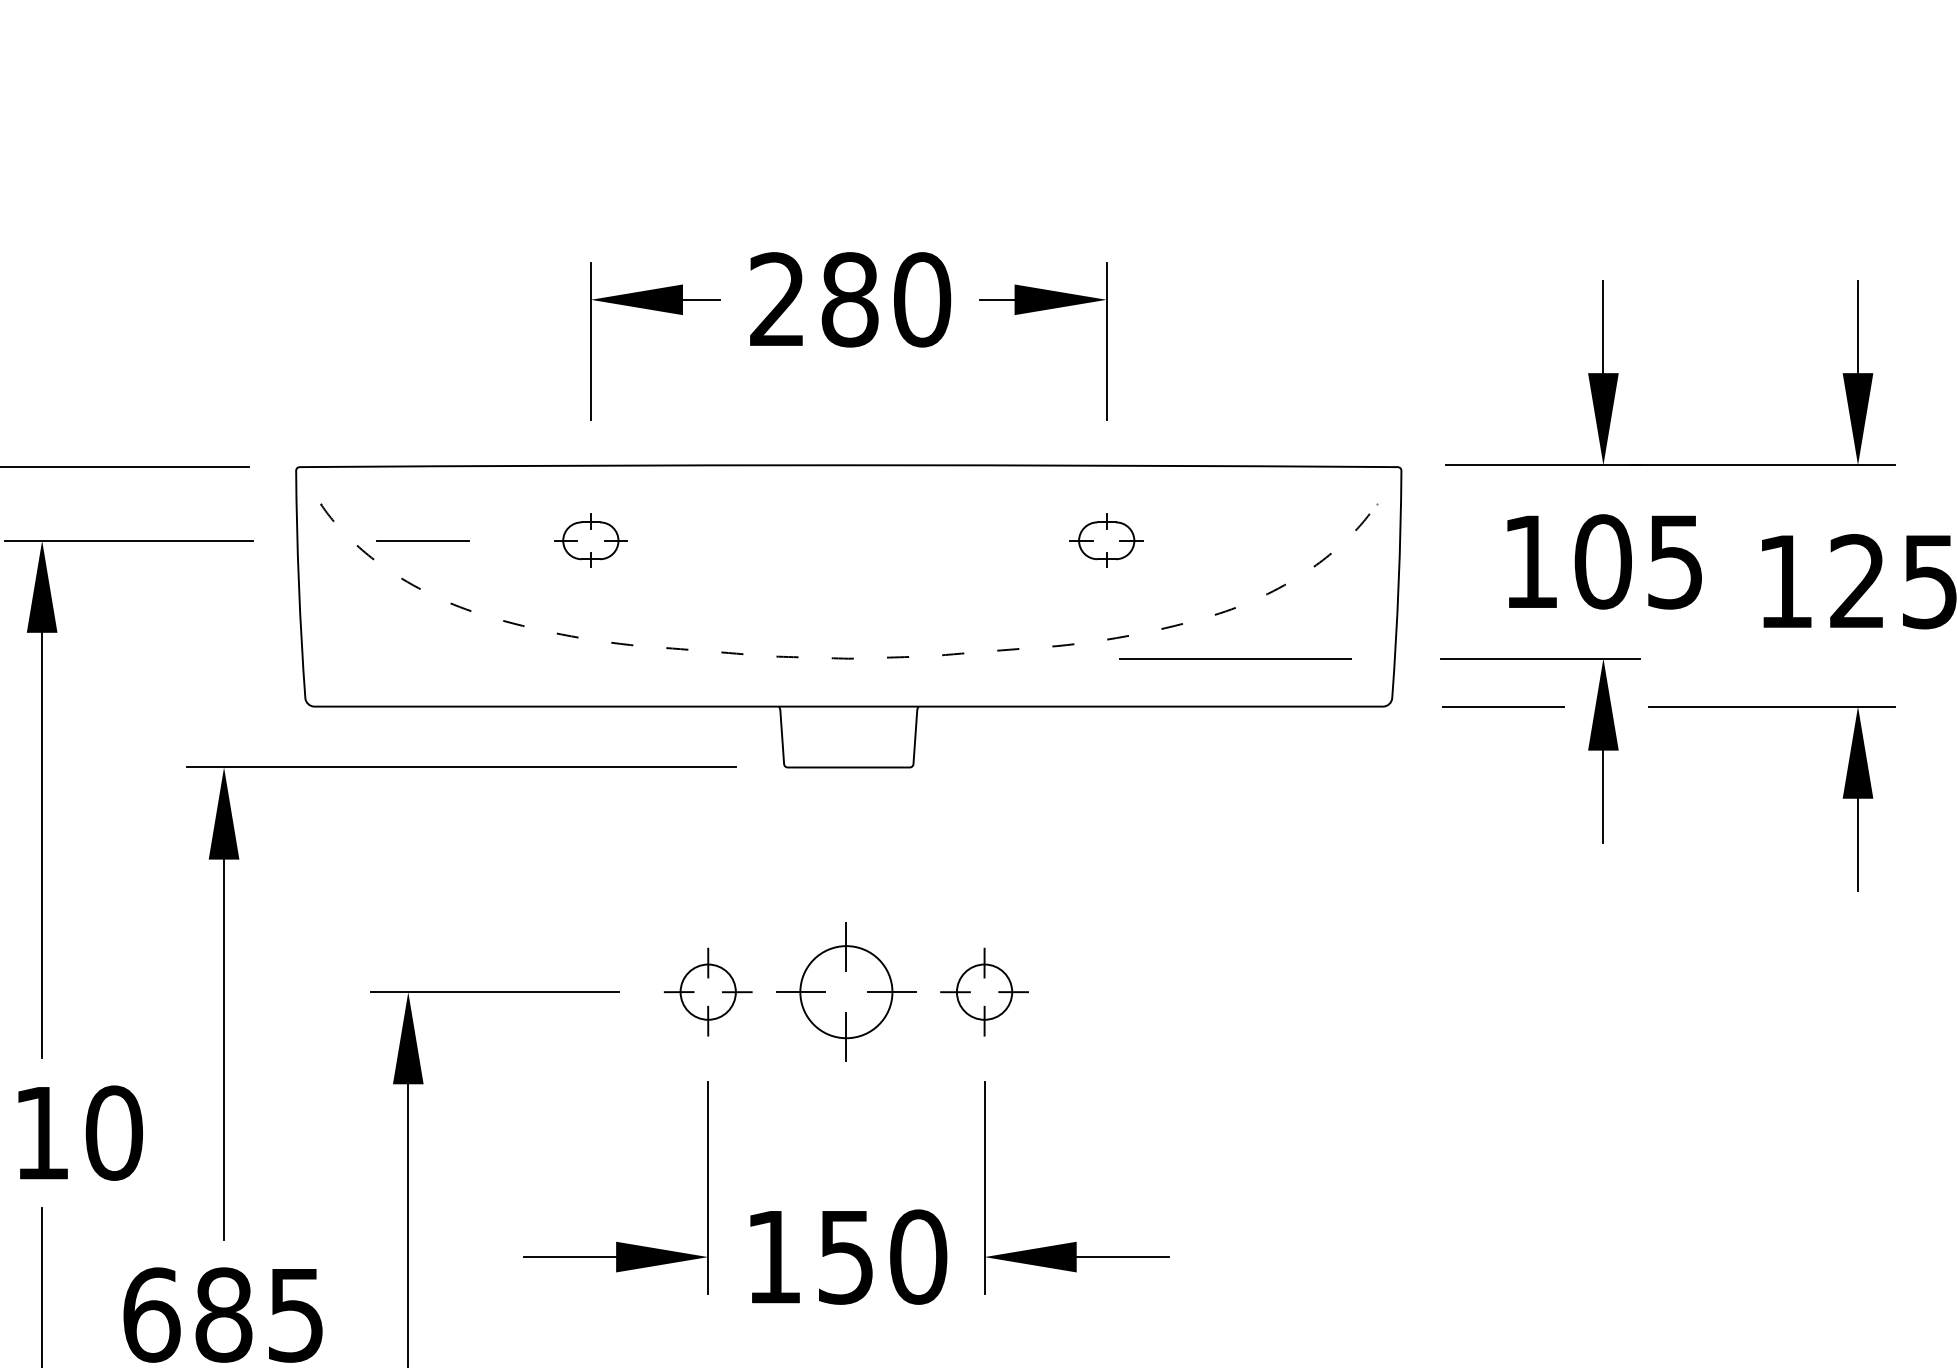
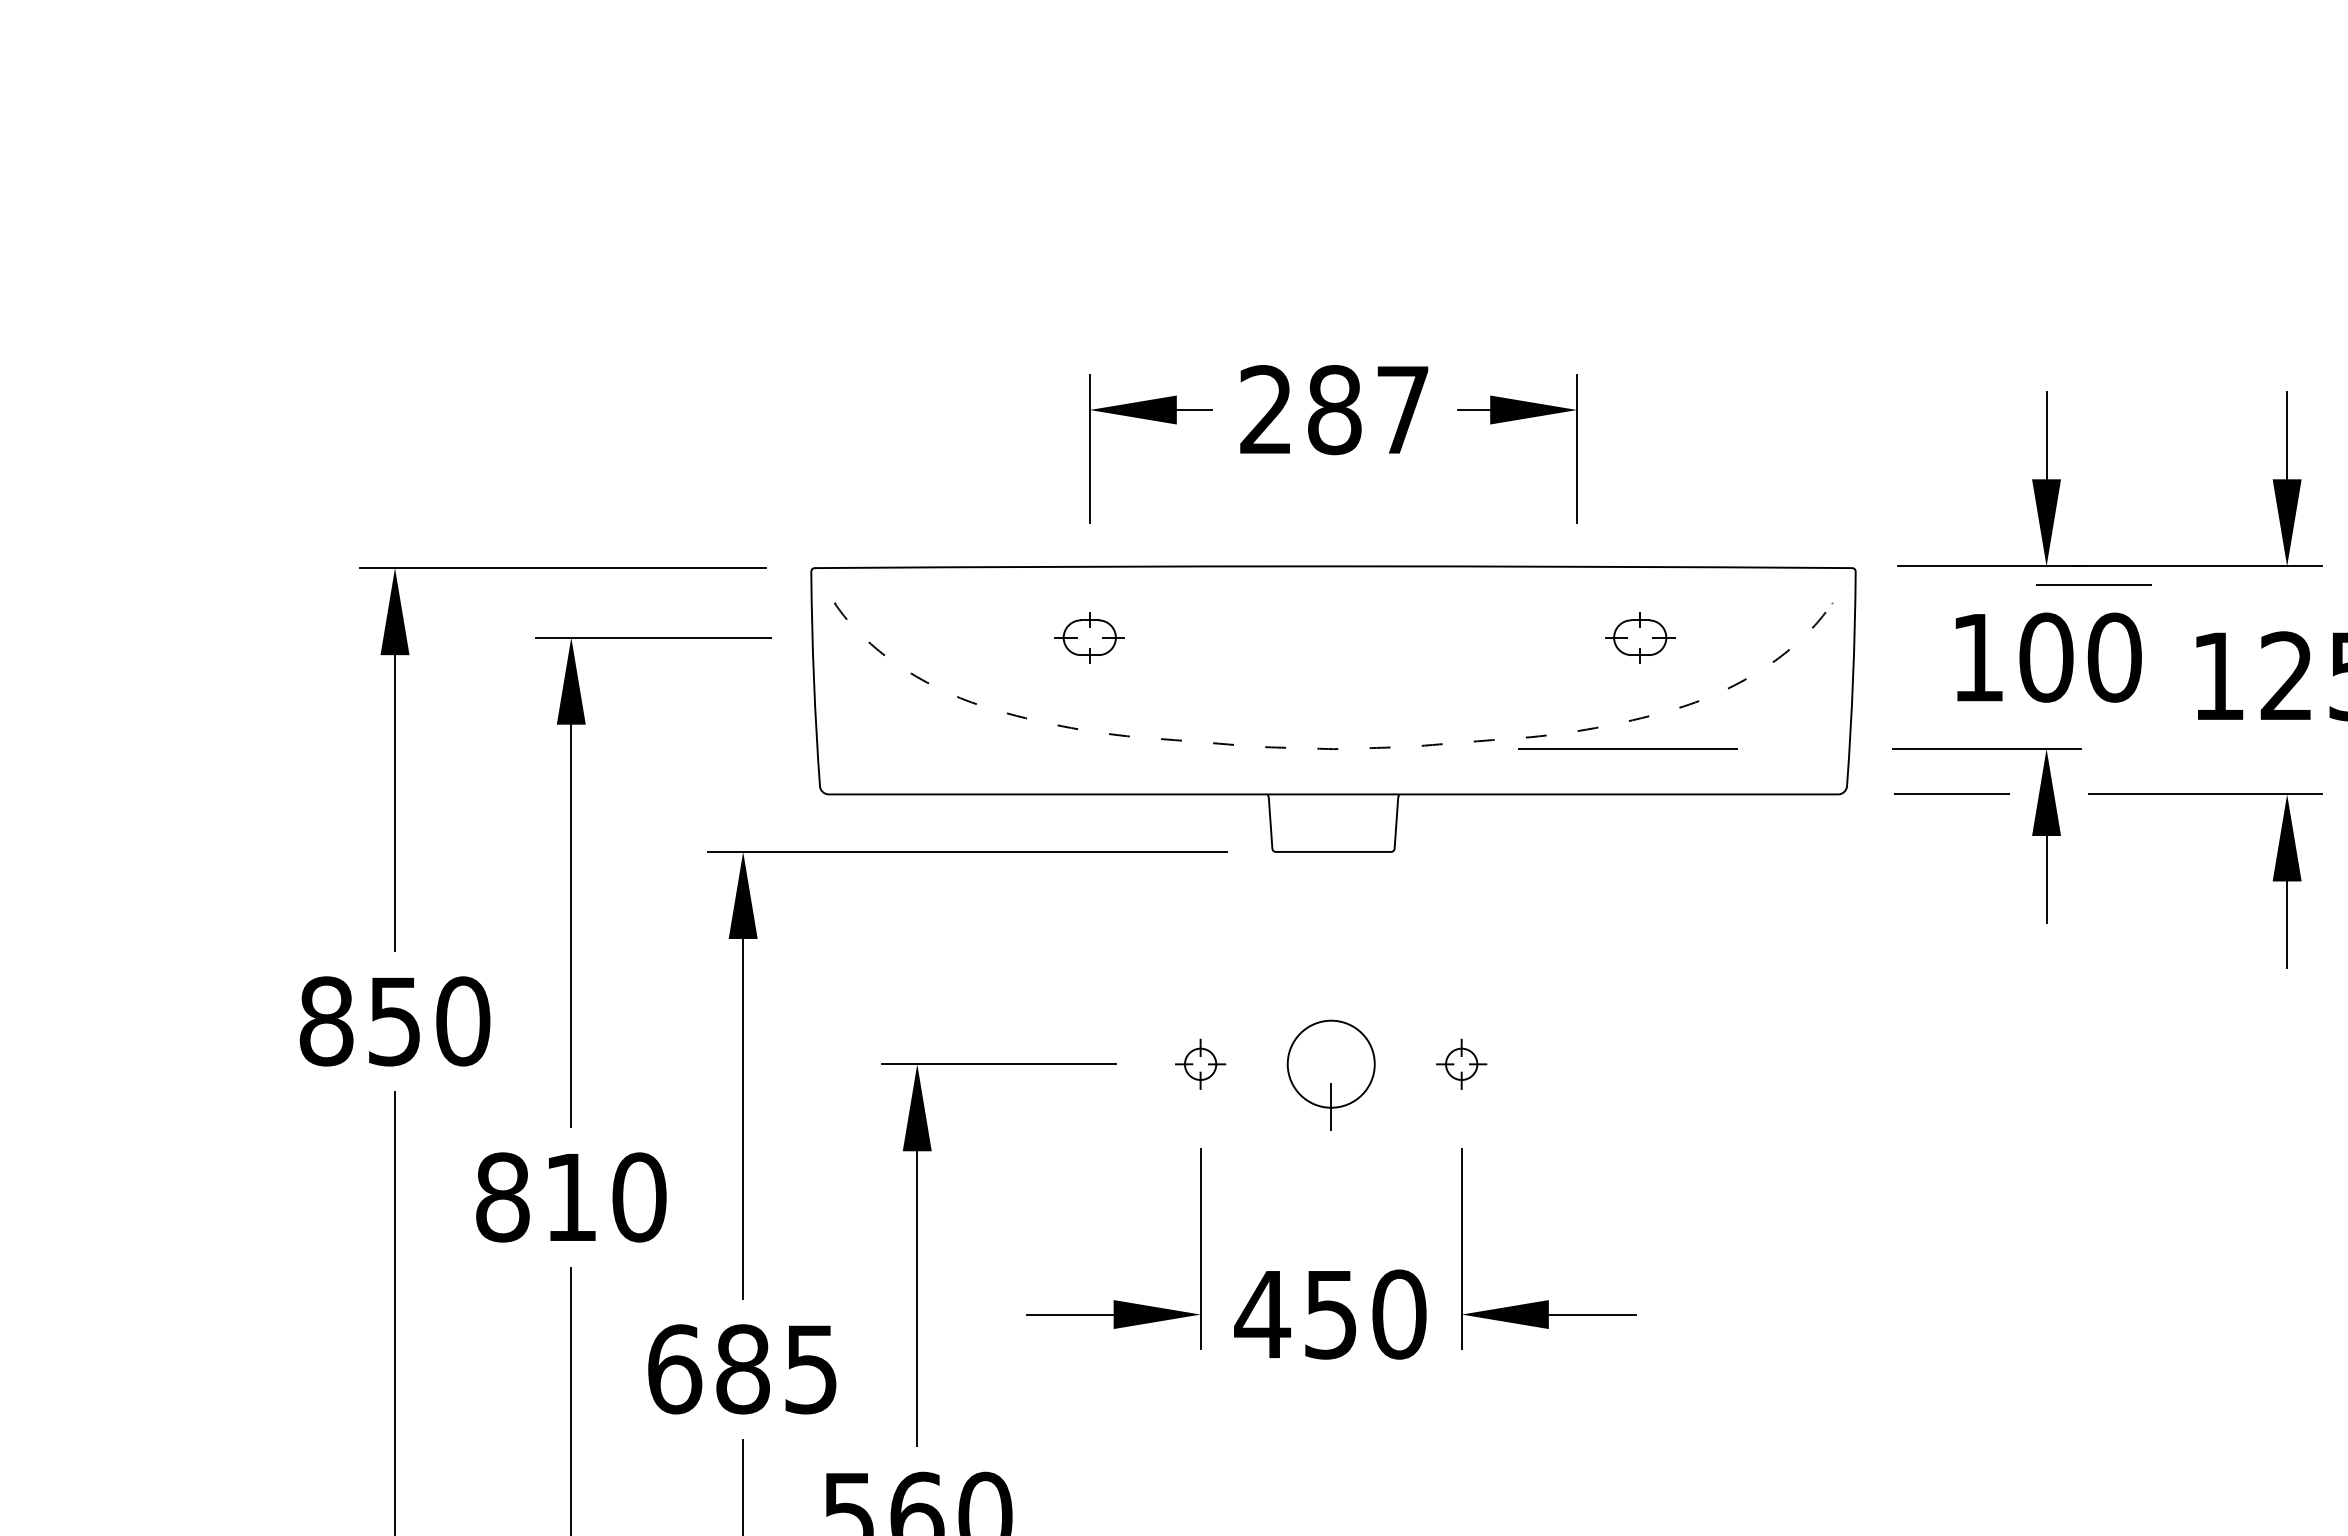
text: (922, 300) -> (1403, 410), 280 -> 287
line: (1653, 484) -> (2093, 584), added
line: (422, 540) -> (930, 637), removed
part: (1107, 540) -> (1640, 637), moved
text: (1675, 561) -> (2114, 657), 105 -> 100
line: (1235, 658) -> (1627, 748), moved
line: (846, 946) -> (1331, 1021), removed
part: (708, 992) -> (1200, 1064), size x0.6
line: (801, 992) -> (1288, 1064), removed
line: (891, 992) -> (1373, 1064), removed
part: (984, 992) -> (1461, 1064), size x0.6
text: (773, 1257) -> (1262, 1314), 150 -> 450

